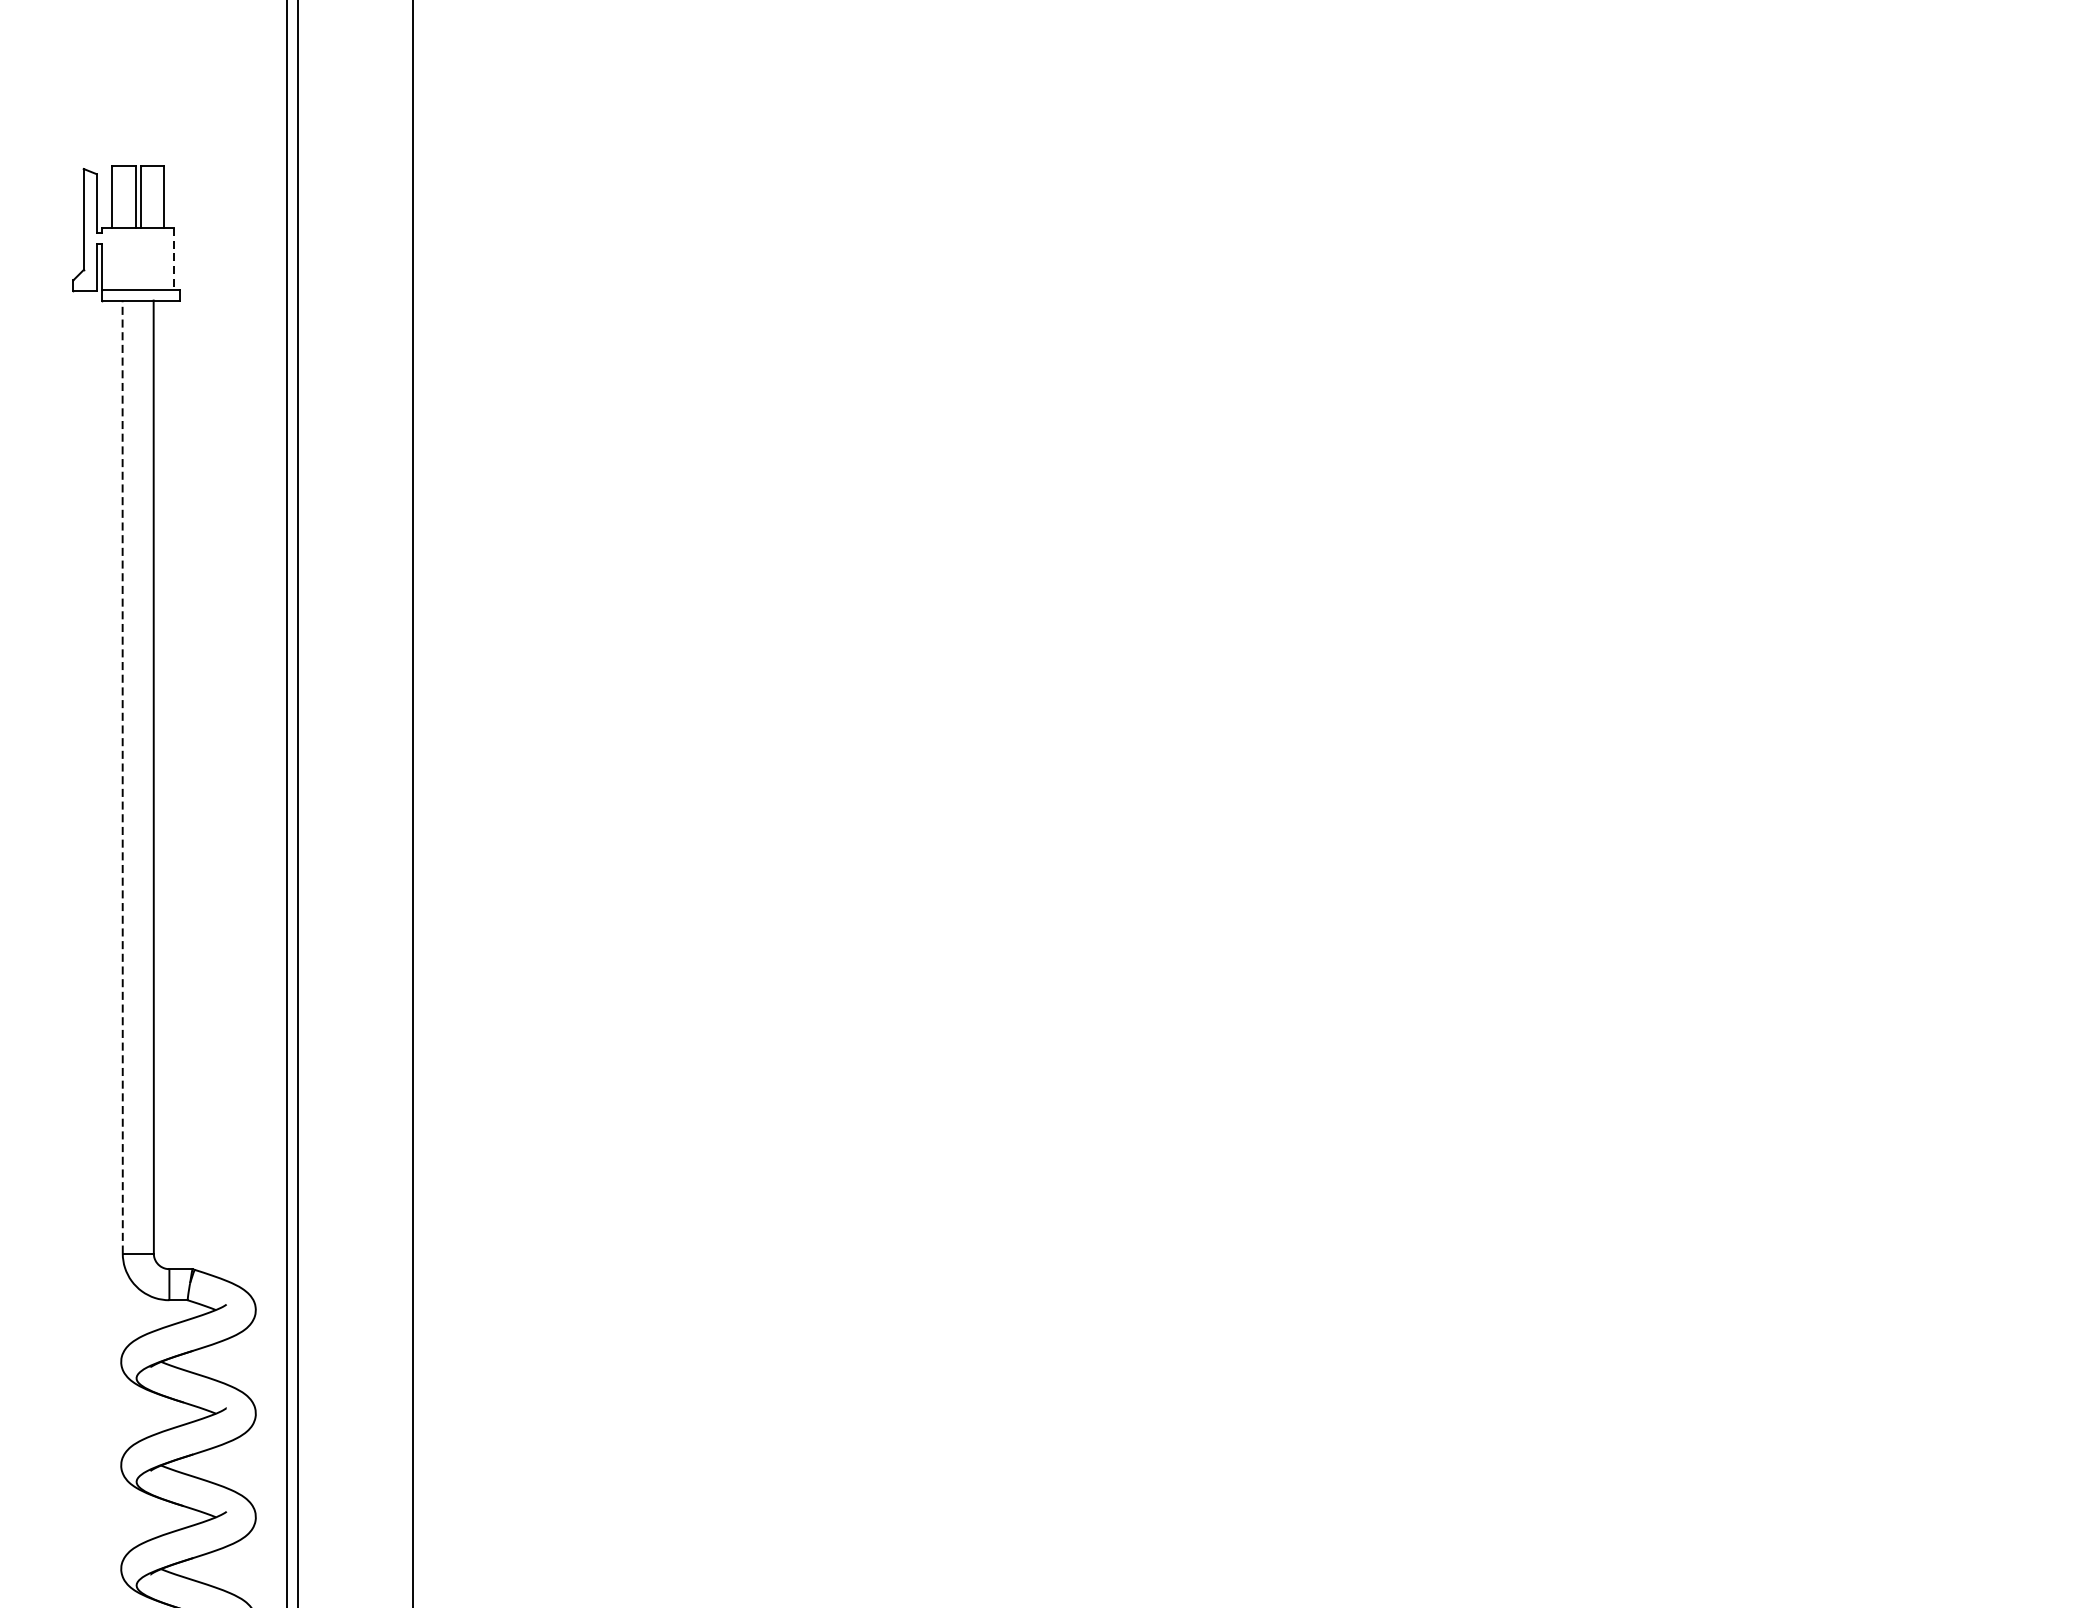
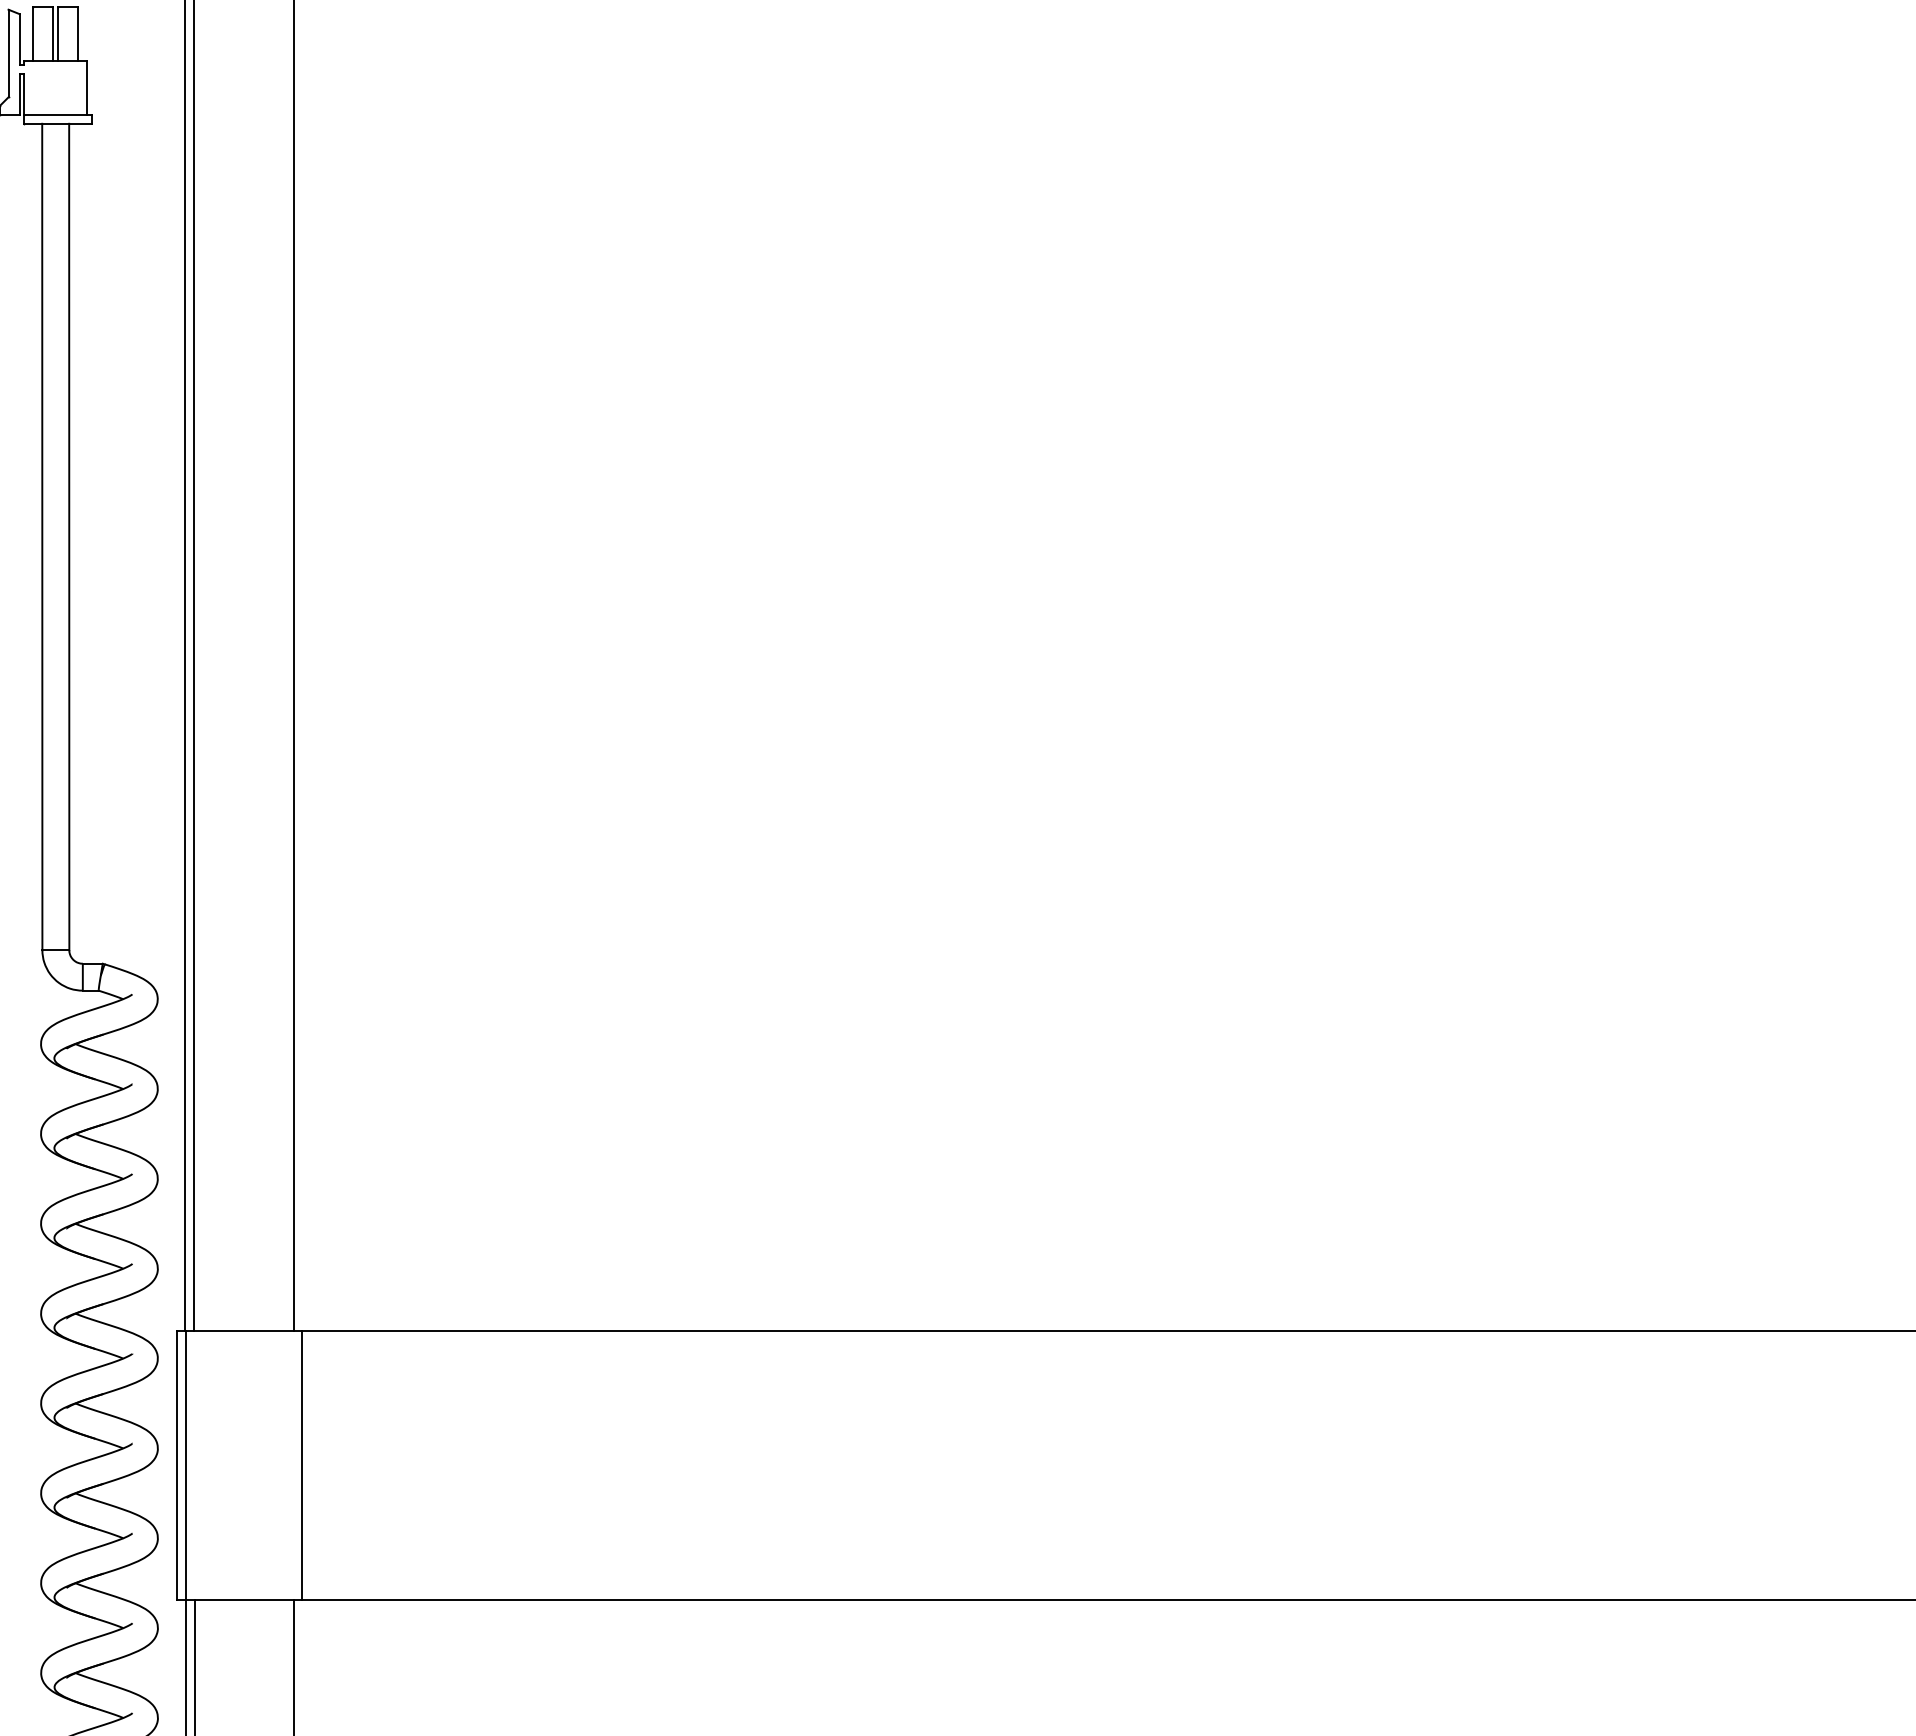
line: (174, 258) -> (87, 87), dashed -> solid
line: (122, 776) -> (42, 536), dashed -> solid

